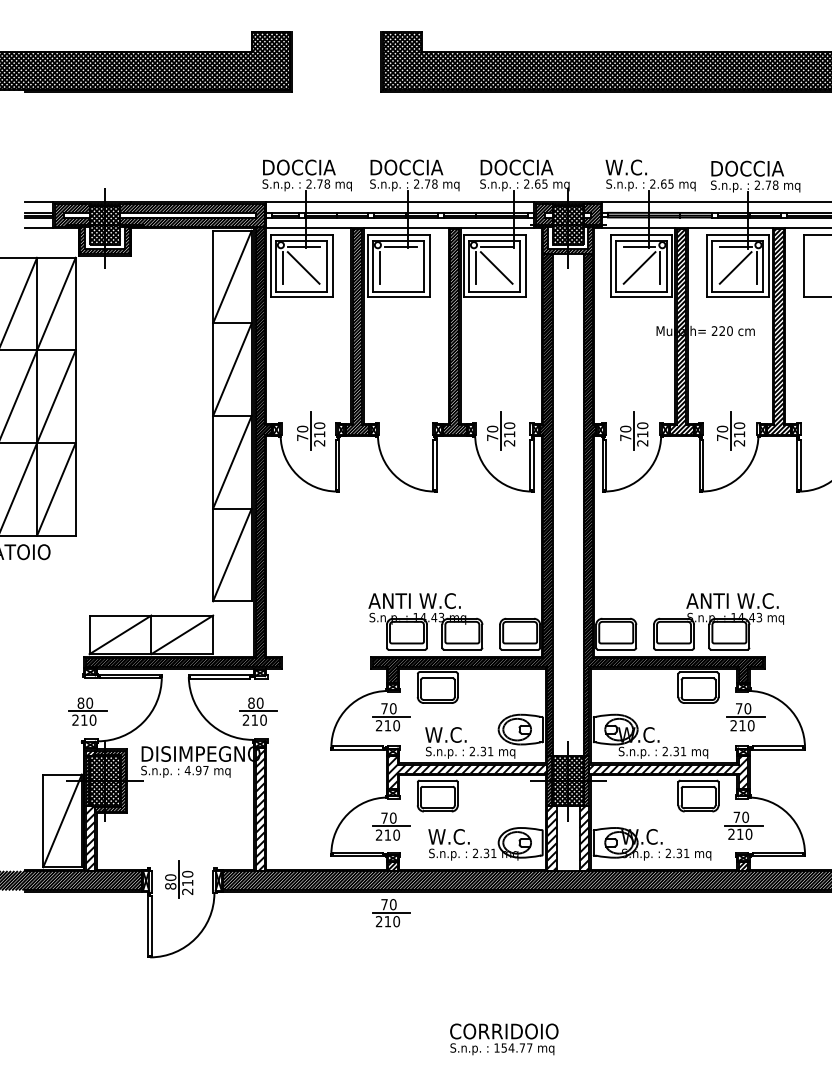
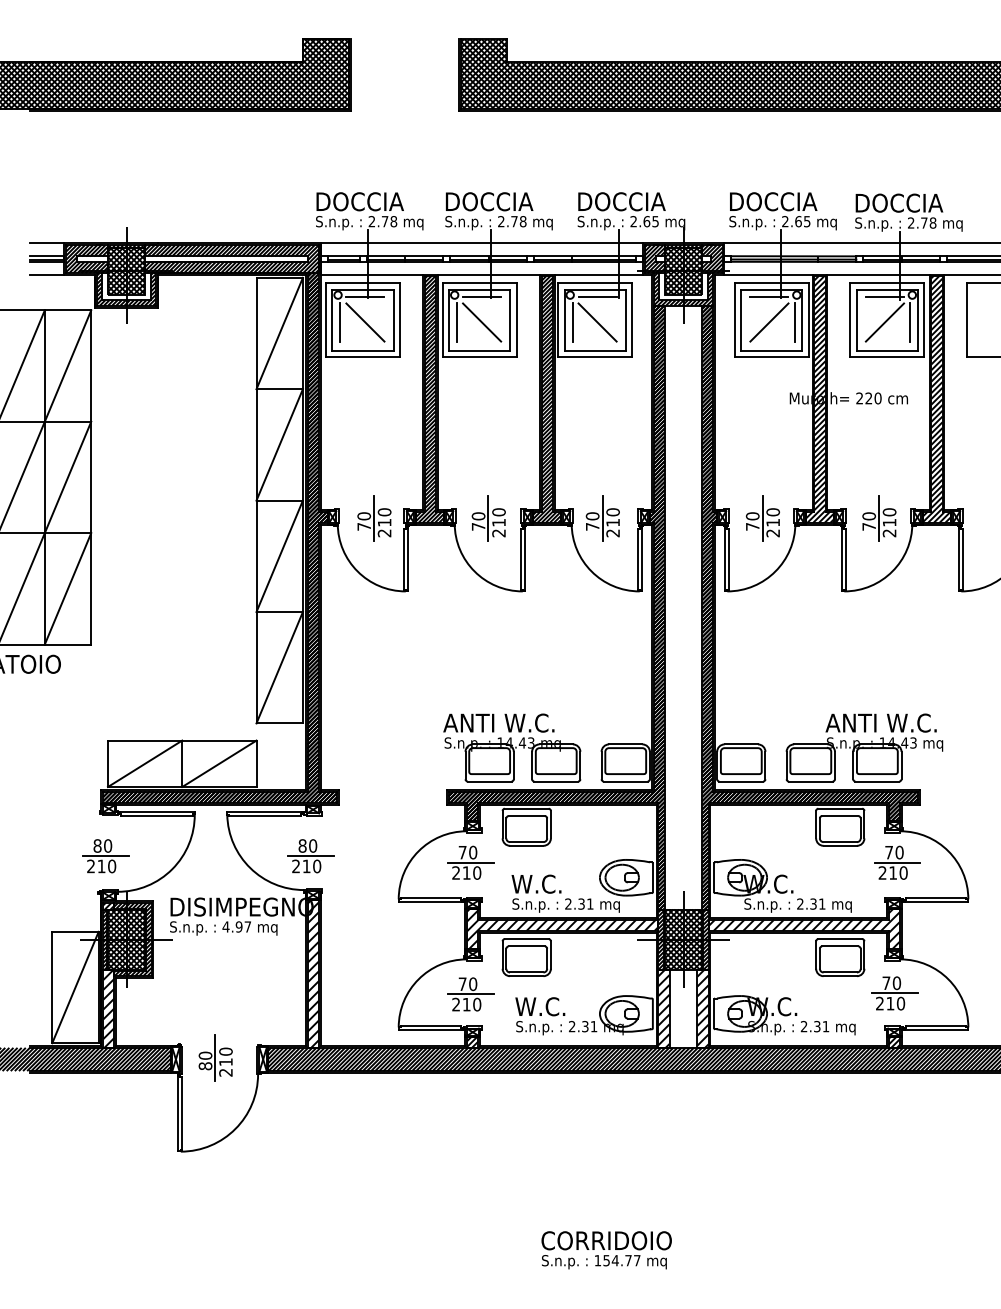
text: (642, 167) -> (772, 201), W.C. -> DOCCIA
line: (401, 267) -> (482, 322), added
part: (406, 430) -> (488, 518), added
part: (391, 913) -> (470, 1098), removed

